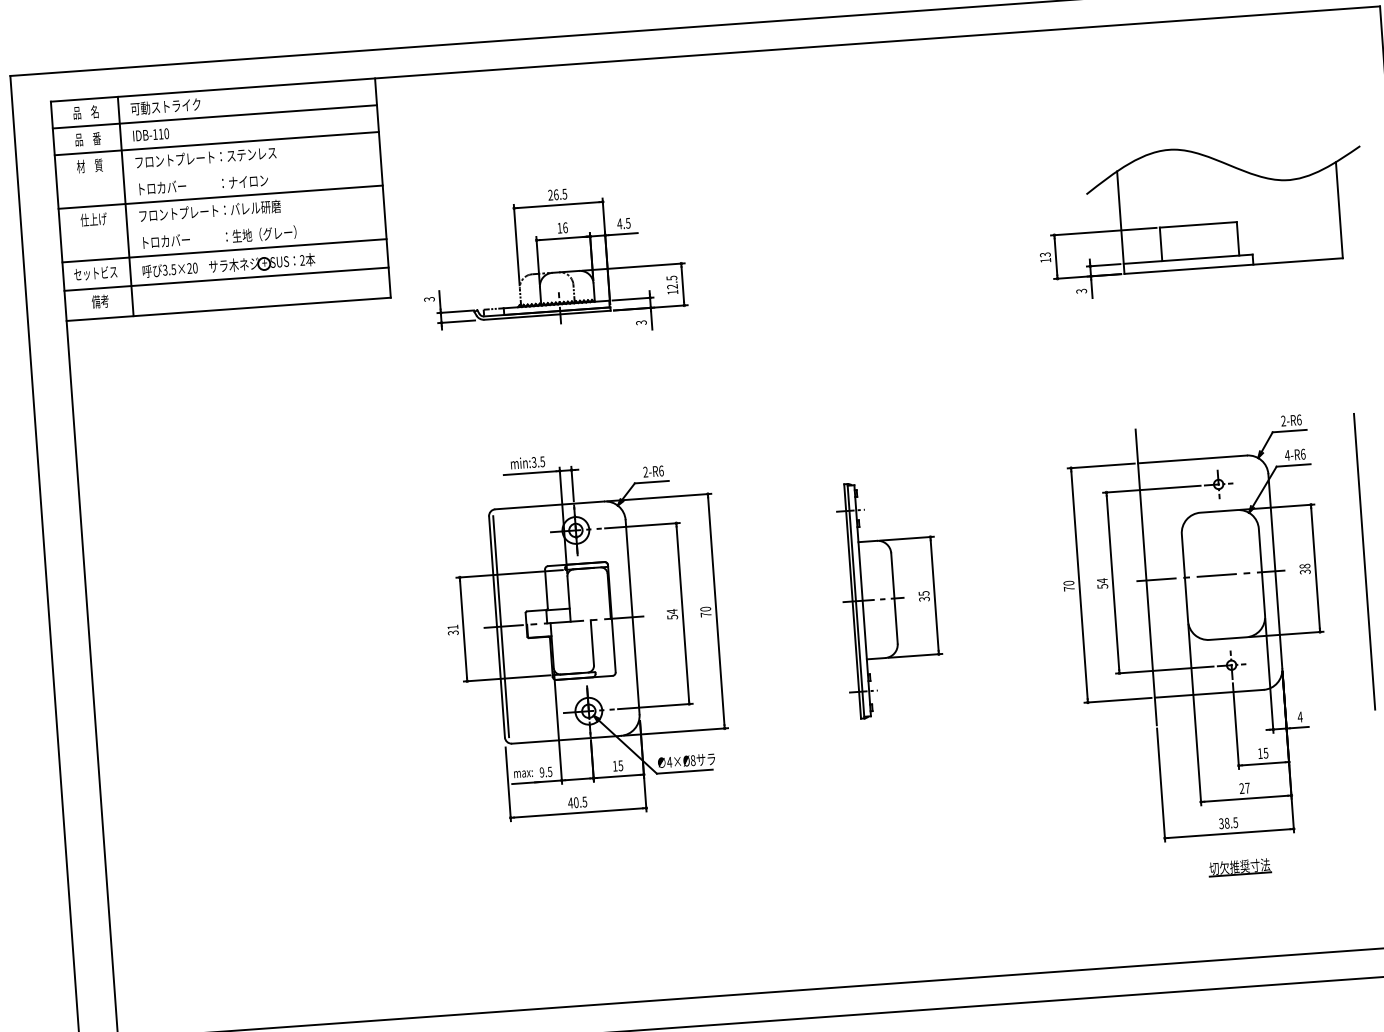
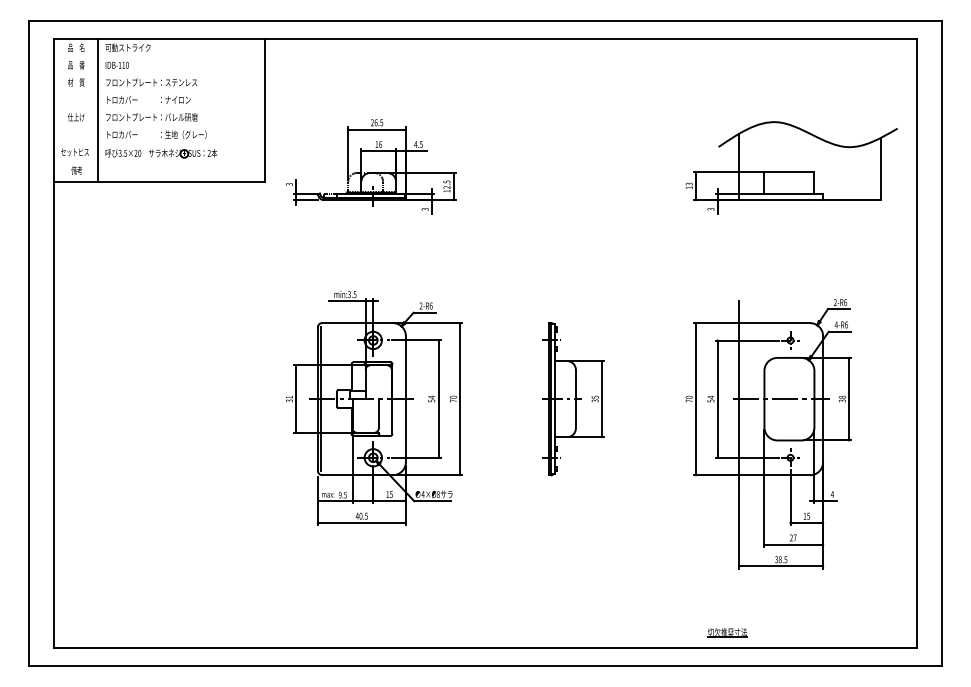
line: (215, 116) -> (159, 56), removed
line: (217, 144) -> (159, 74), removed
line: (220, 196) -> (159, 108), removed
line: (224, 250) -> (159, 143), removed
line: (226, 279) -> (159, 162), removed
line: (1365, 562) -> (881, 397), removed
part: (1239, 866) -> (727, 632), moved

